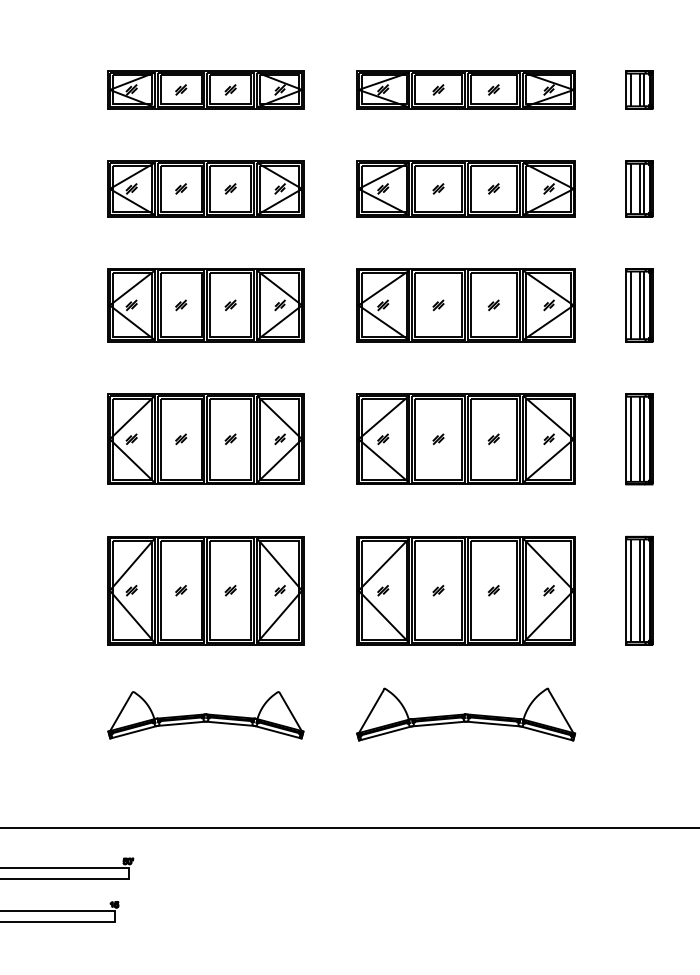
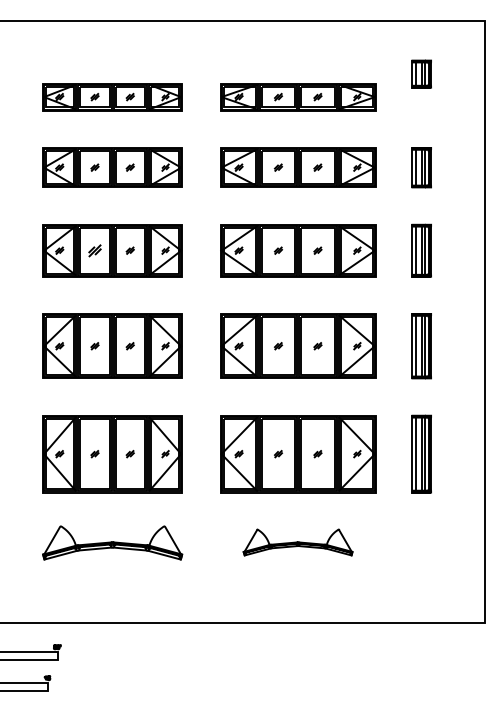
part: (639, 89) -> (421, 73), moved
part: (180, 305) -> (94, 250), size x1.6
part: (465, 714) -> (297, 542), size x0.7

